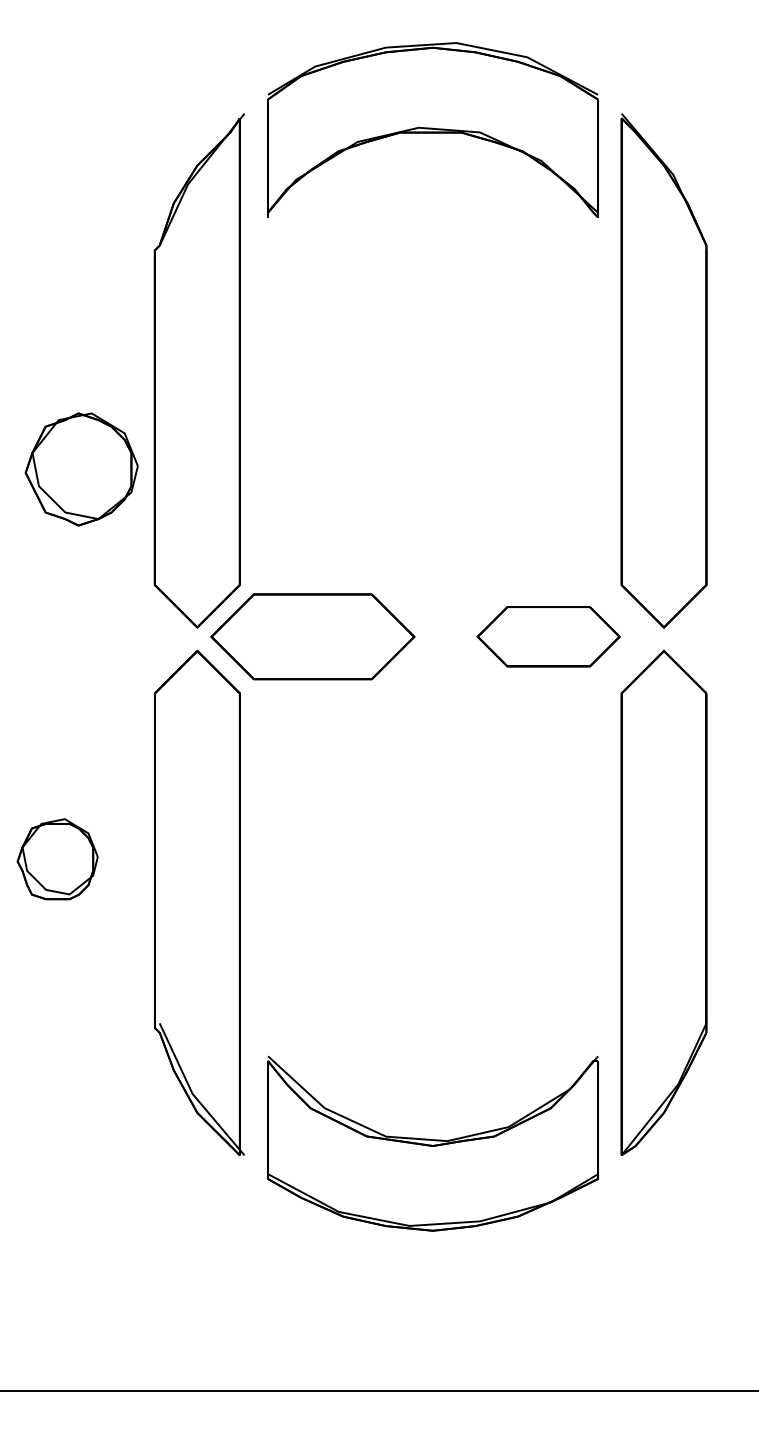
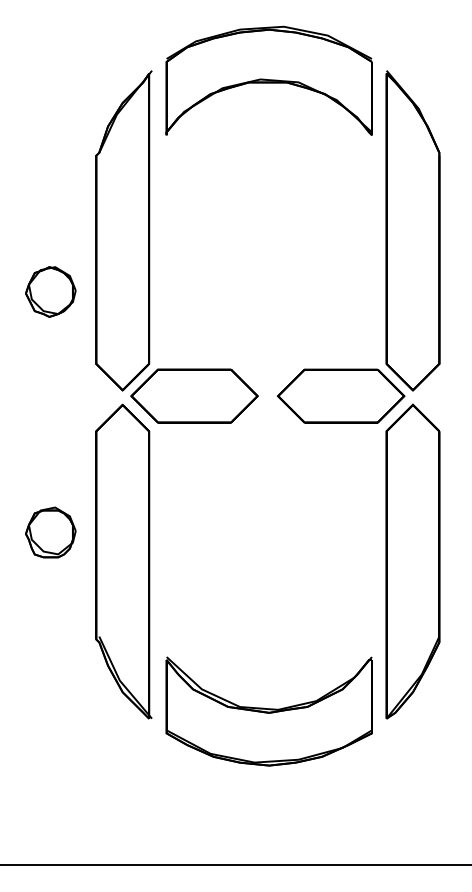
part: (81, 468) -> (50, 291), size x0.71
part: (549, 635) -> (341, 395), size x1.43
part: (57, 859) -> (50, 532), moved

